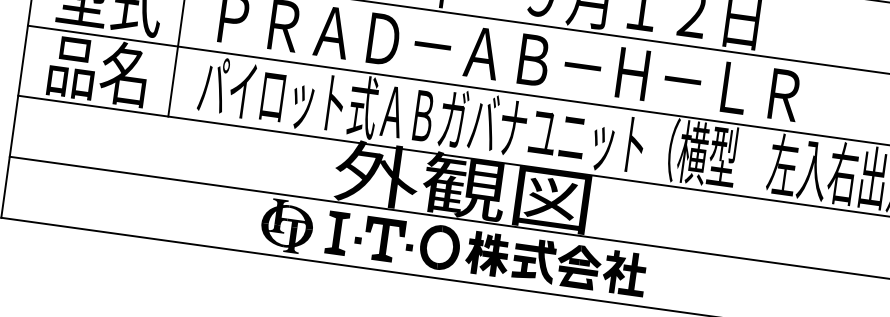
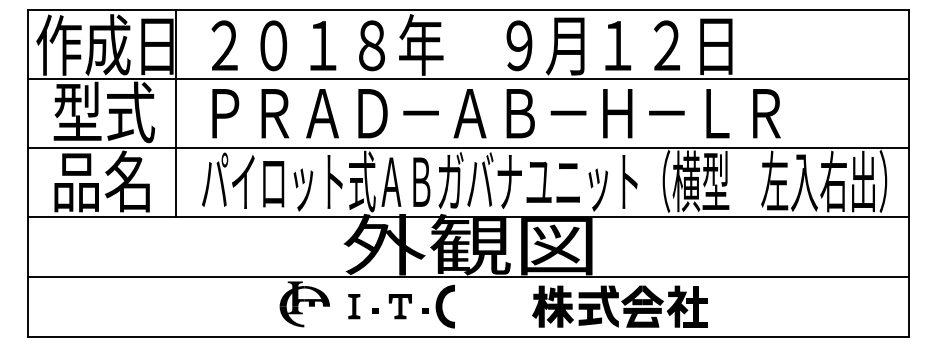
part: (337, 233) -> (354, 306), size x0.6
part: (384, 239) -> (400, 306), size x0.6
fill: (298, 240) -> (317, 318), removed
fill: (449, 248) -> (464, 306), removed
part: (555, 263) -> (619, 306), moved

